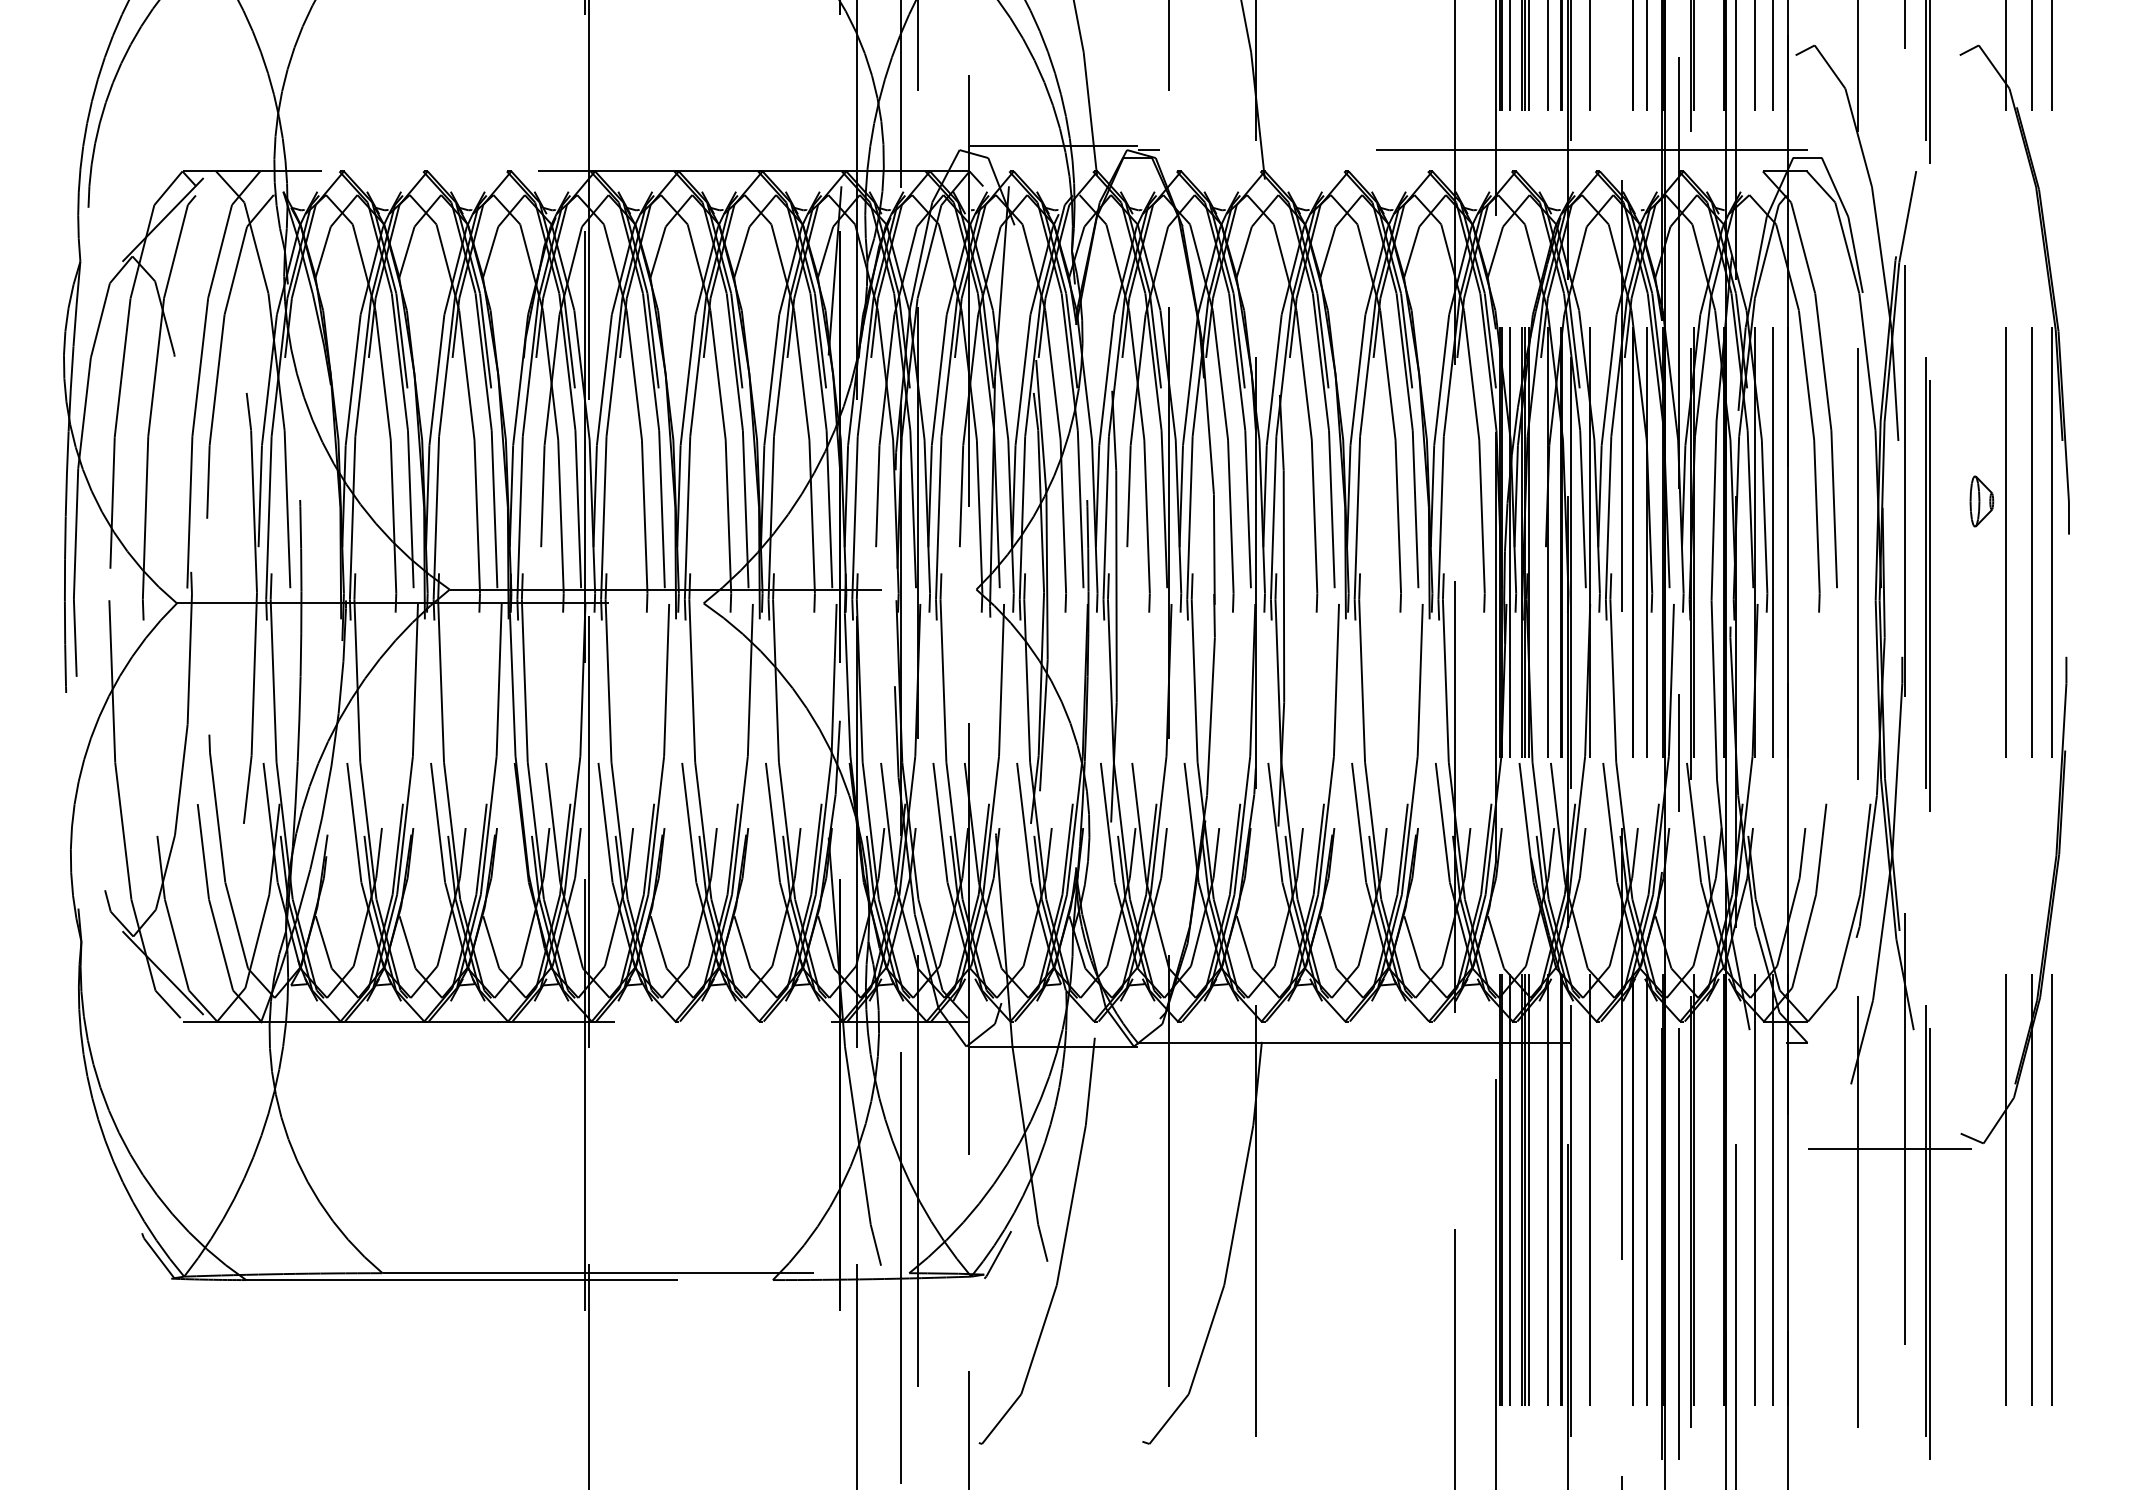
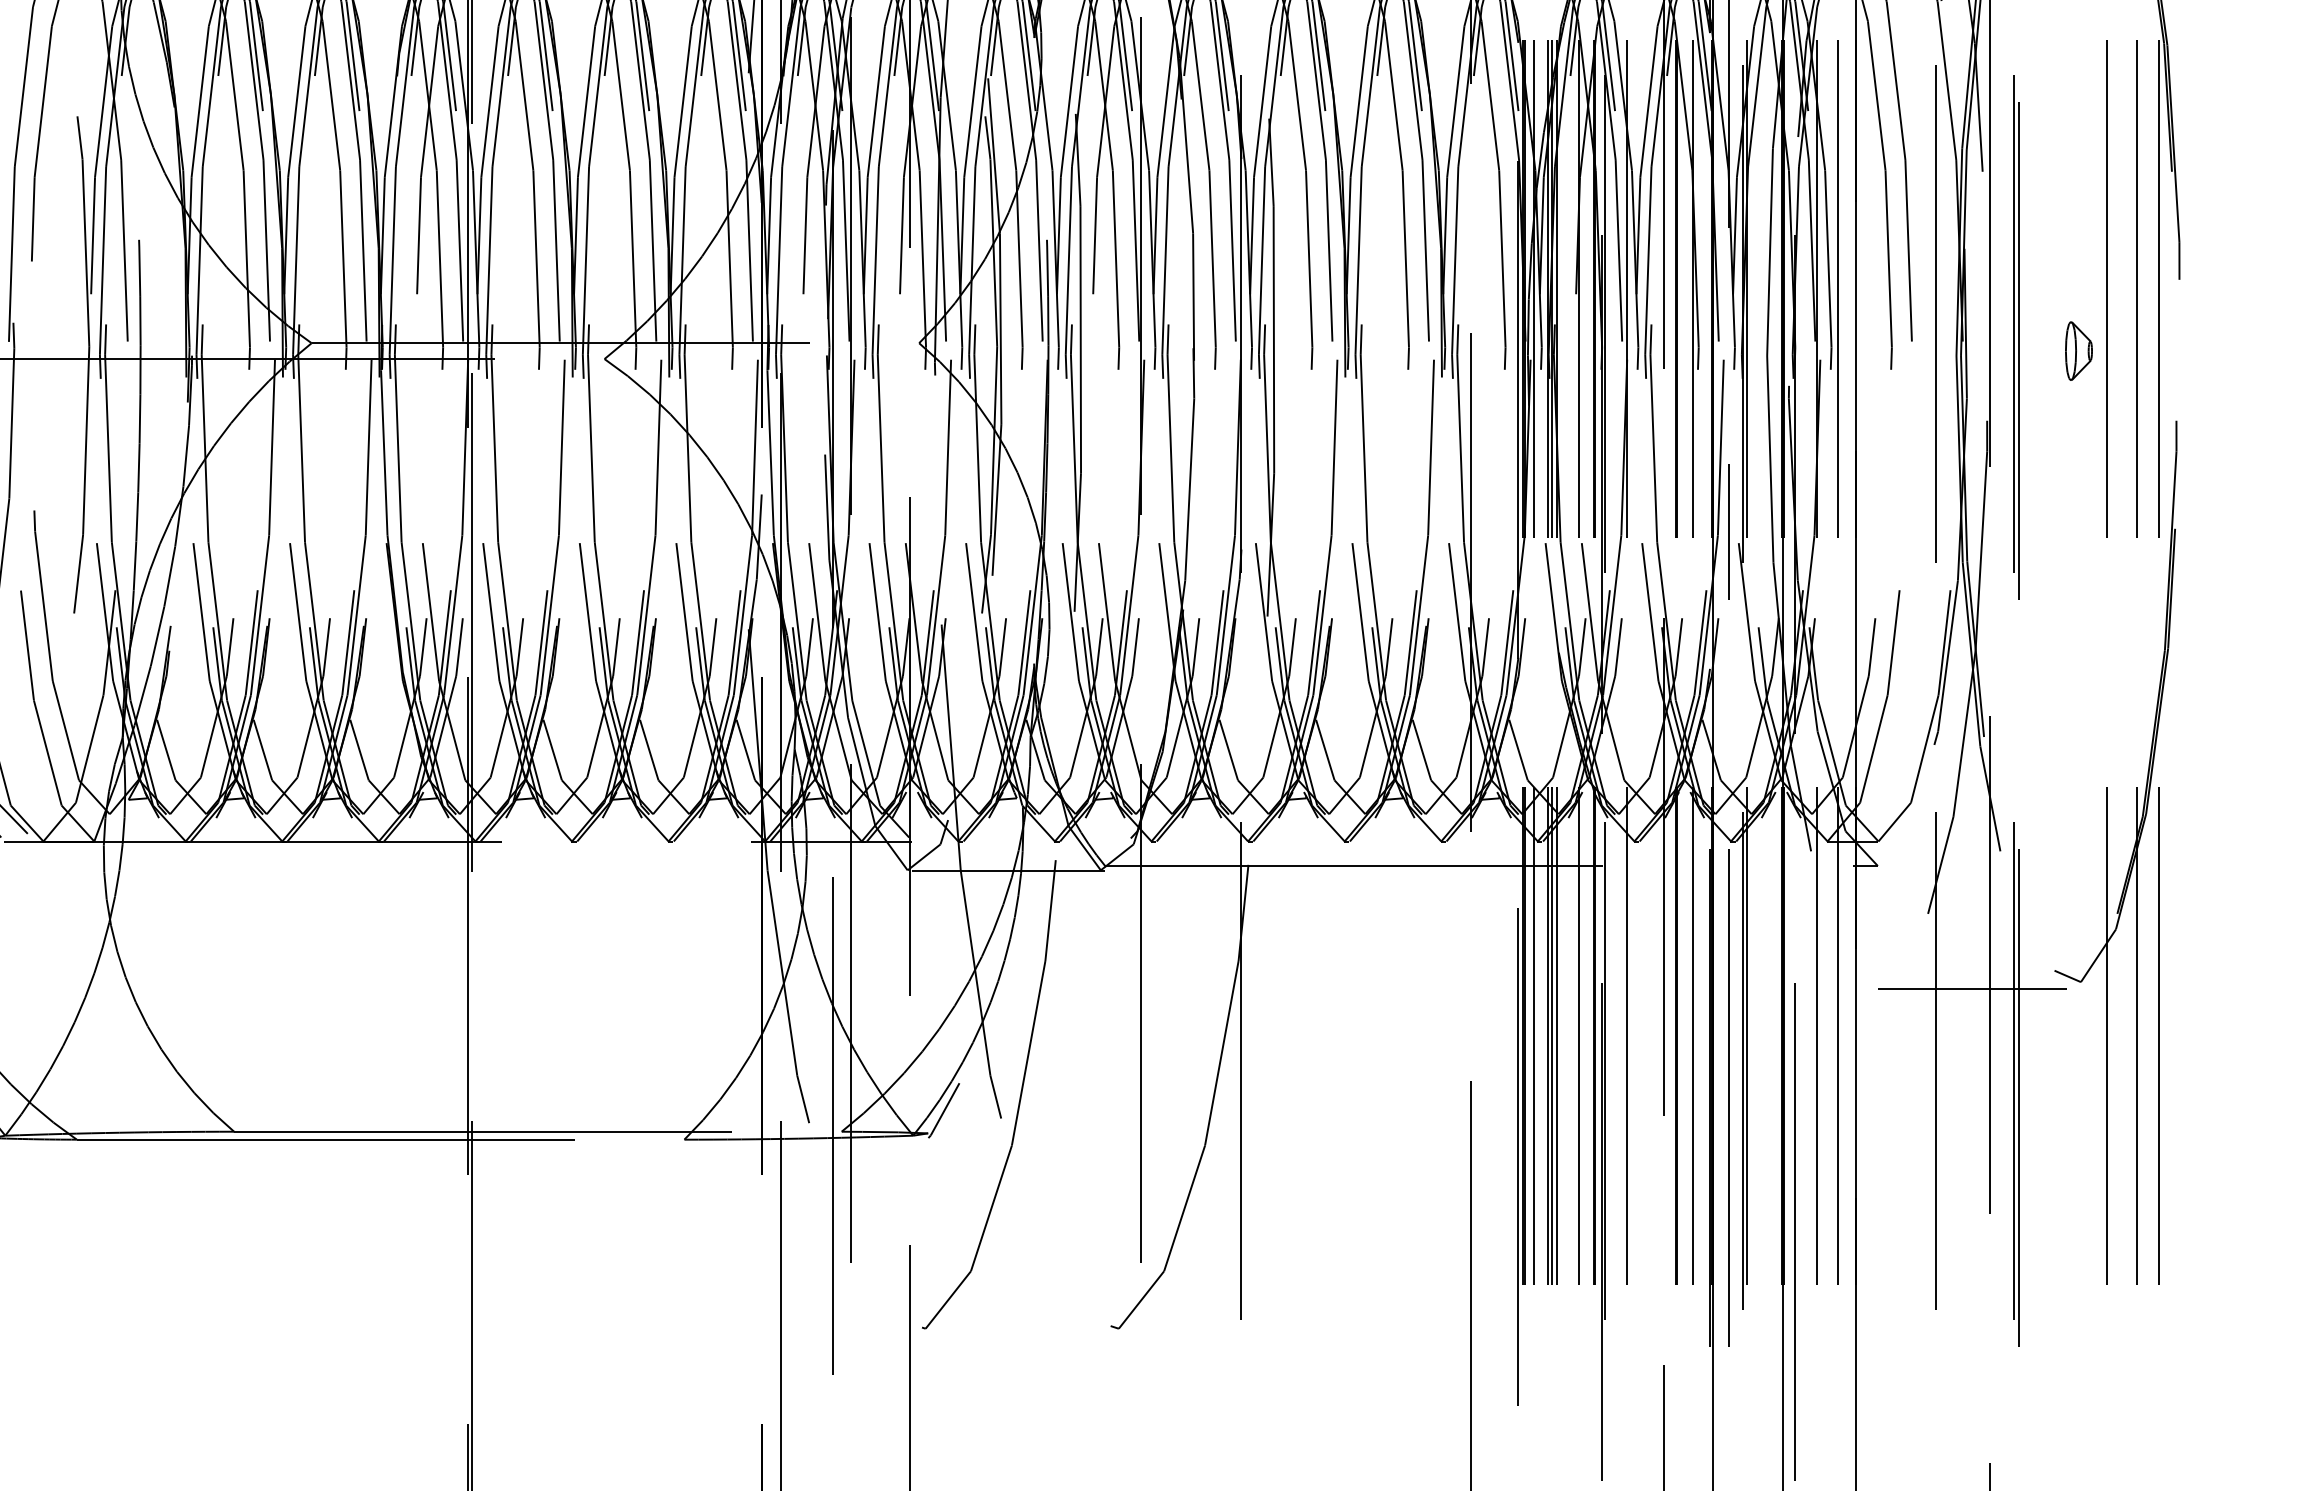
part: (1981, 501) -> (2078, 351), moved

